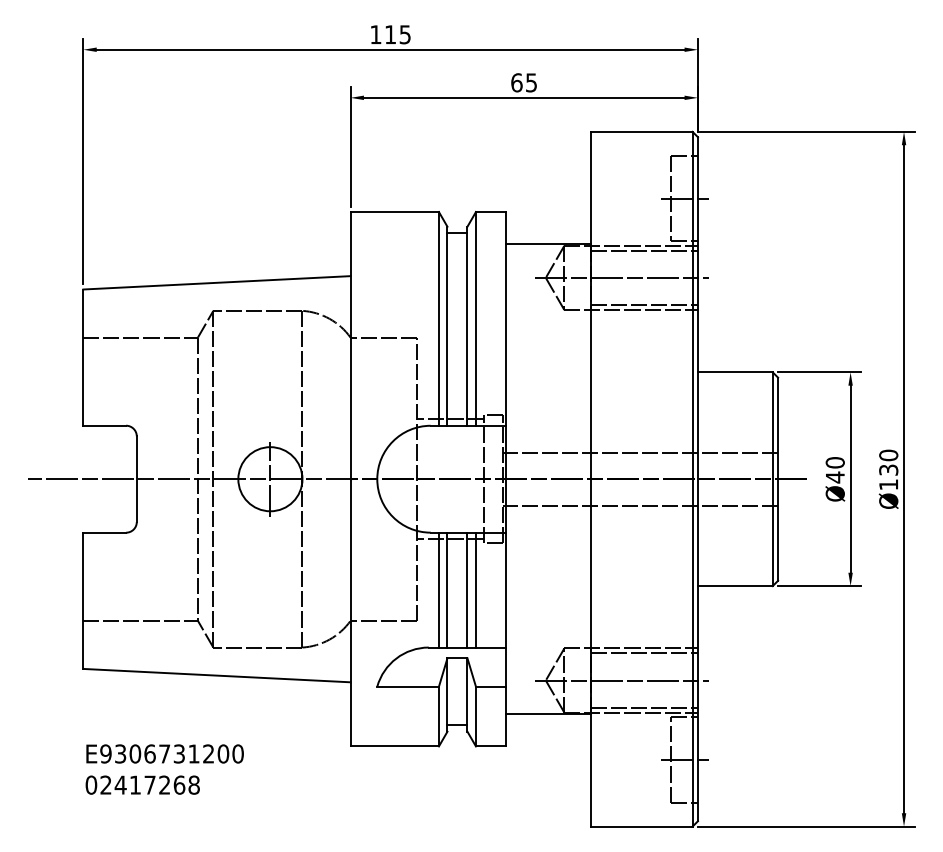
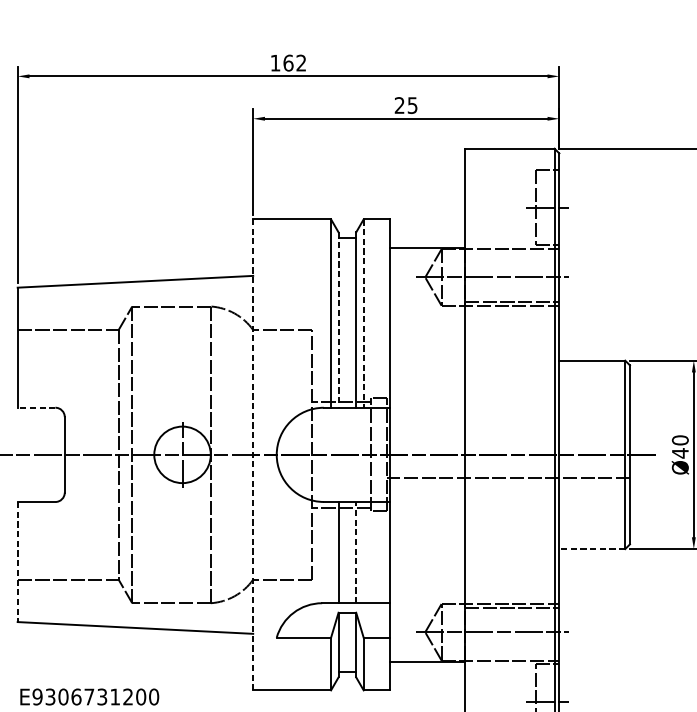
text: (397, 34) -> (294, 62), 115 -> 162
text: (516, 82) -> (399, 105), 65 -> 25
line: (644, 250) -> (512, 253), removed
line: (475, 318) -> (363, 313), solid -> dashed
line: (447, 326) -> (338, 320), solid -> dashed
line: (104, 425) -> (36, 407), solid -> dashed
line: (640, 452) -> (508, 431), removed
line: (350, 478) -> (253, 454), solid -> dashed
line: (734, 586) -> (591, 549), solid -> dashed
line: (438, 589) -> (330, 552), removed
line: (467, 589) -> (356, 552), solid -> dashed
line: (475, 589) -> (363, 552), removed
line: (83, 601) -> (17, 562), solid -> dashed
line: (644, 707) -> (512, 656), removed

